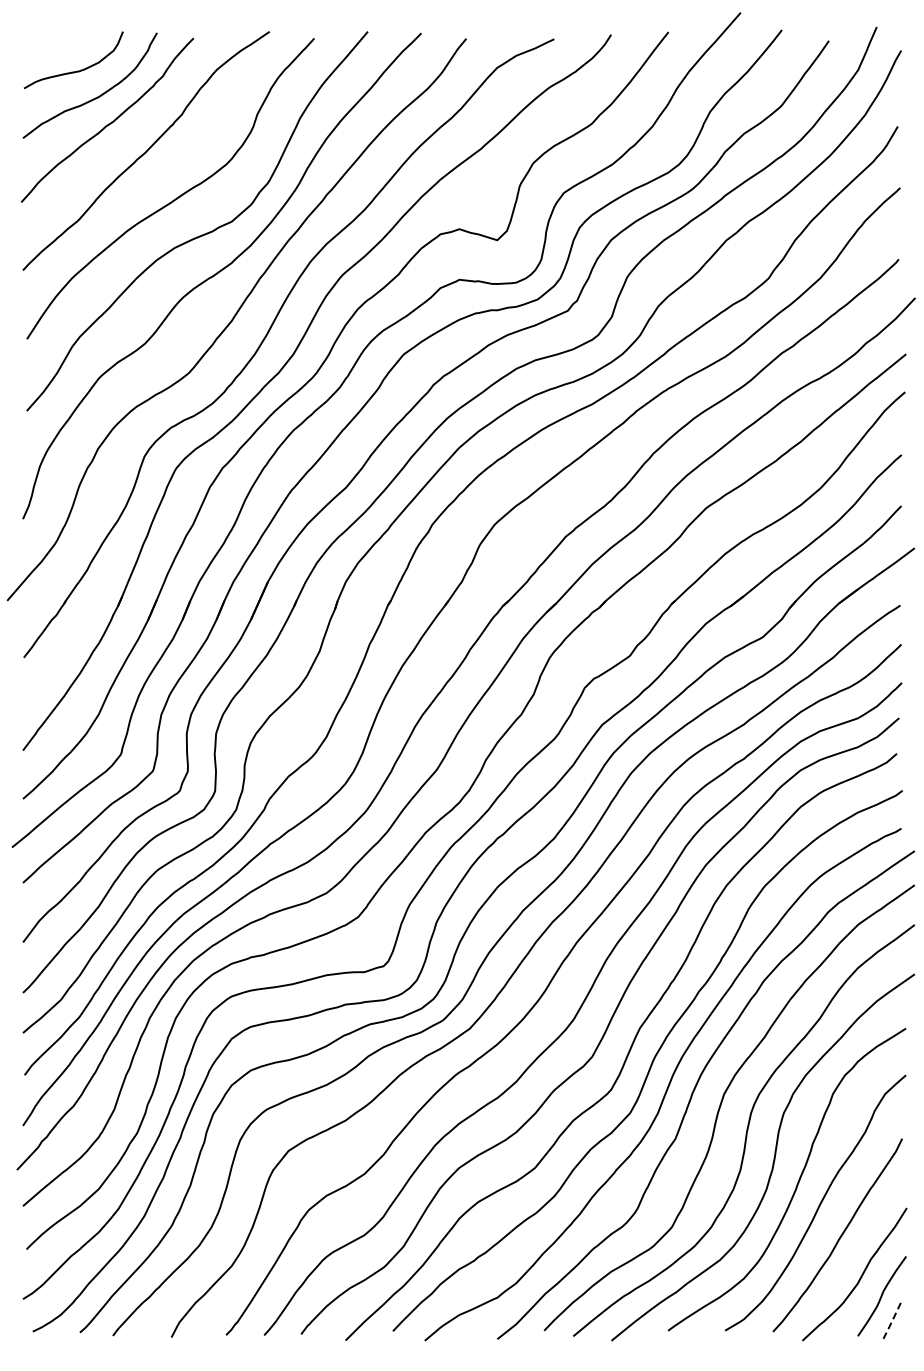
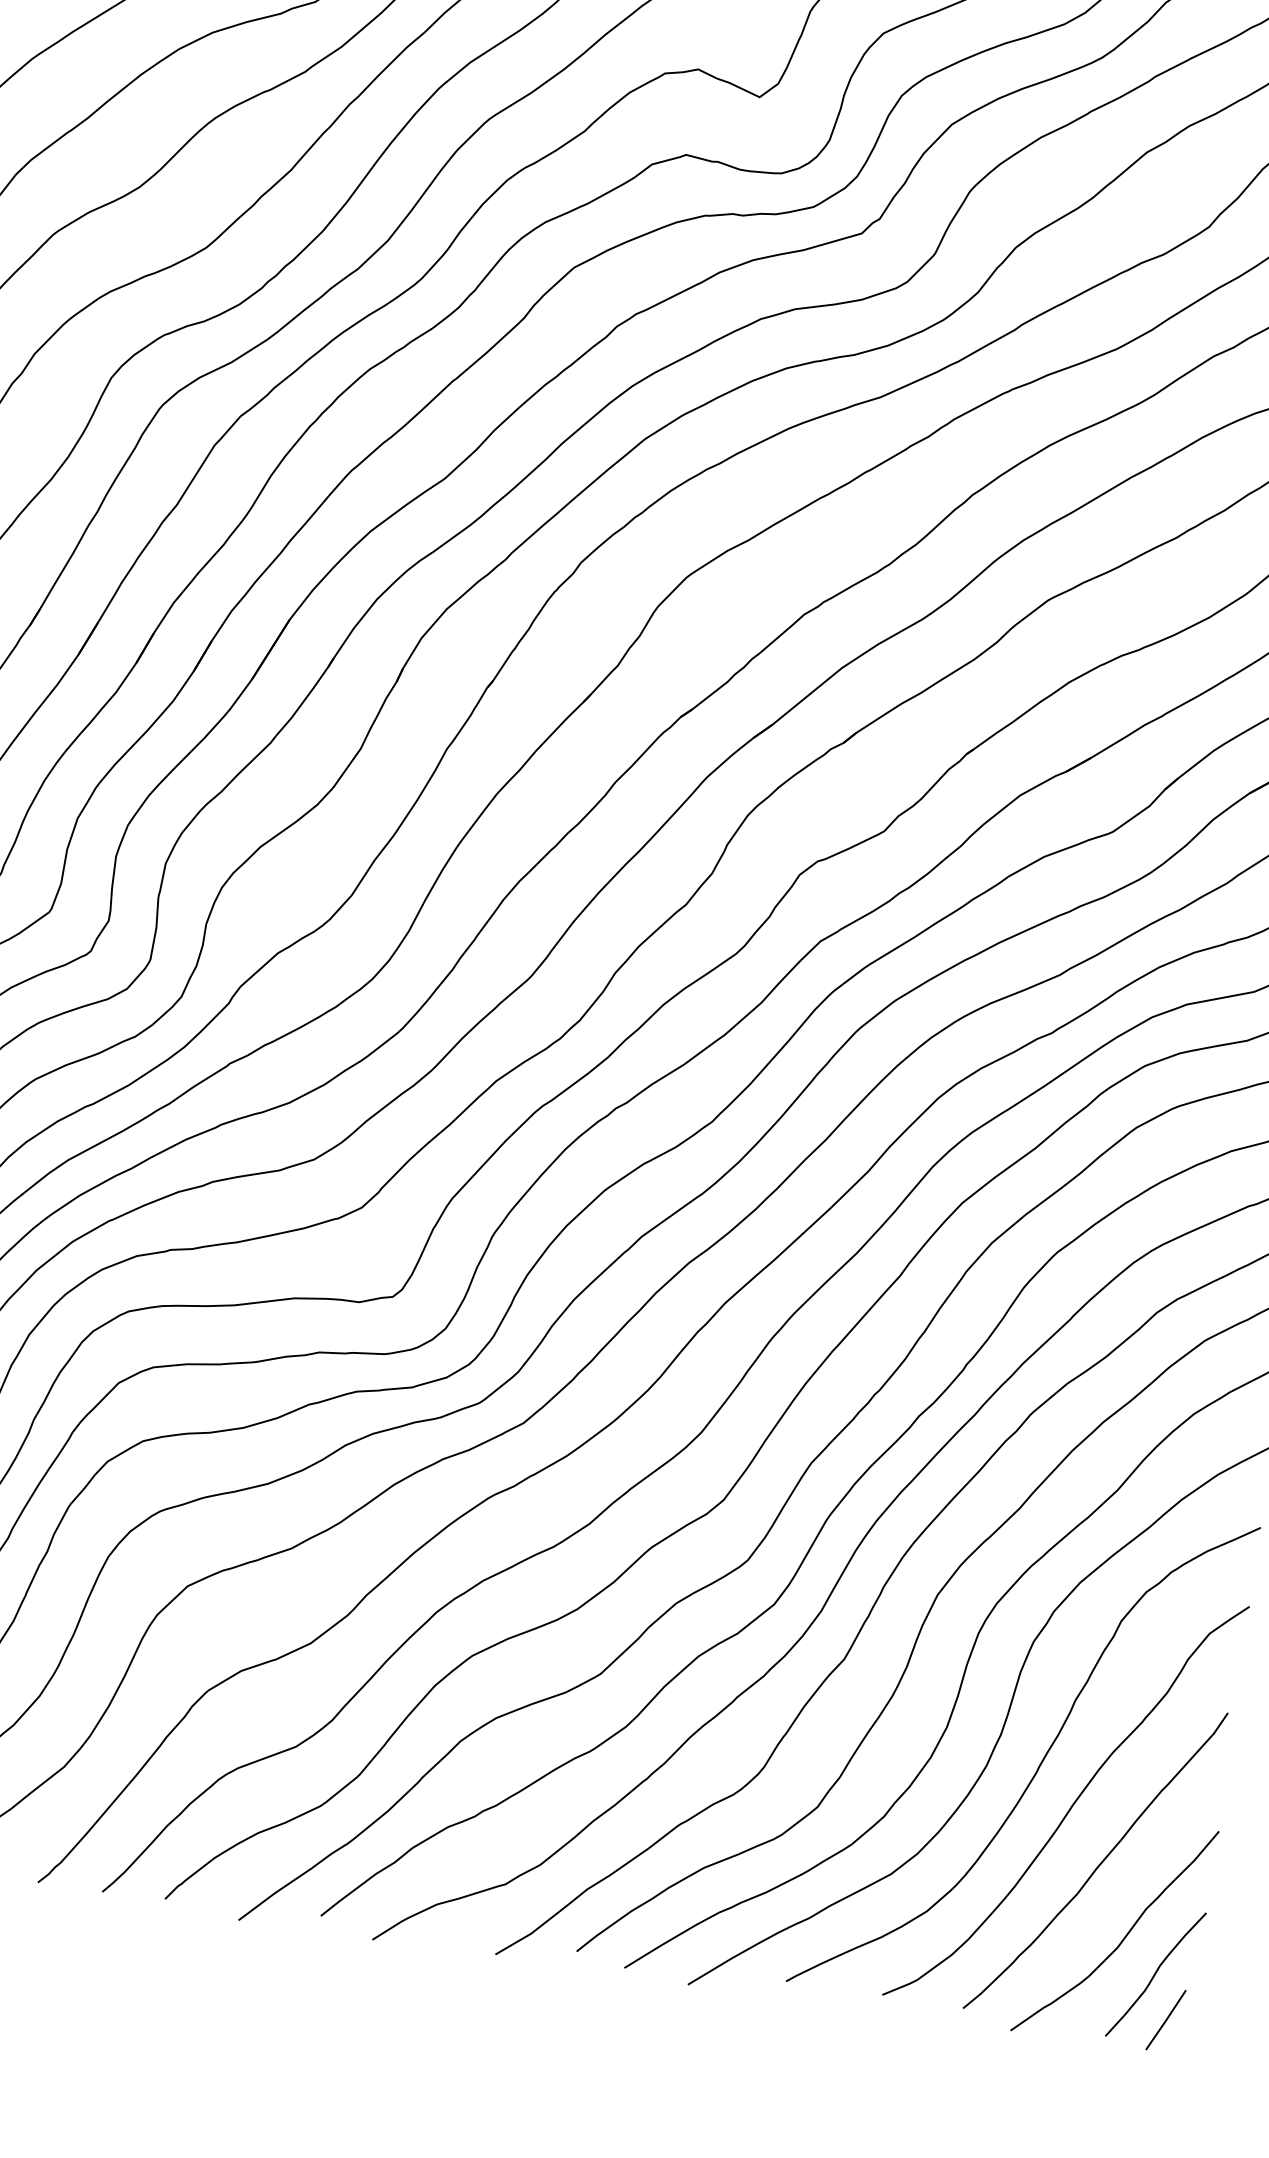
line: (891, 1321) -> (1165, 2019), dashed -> solid

